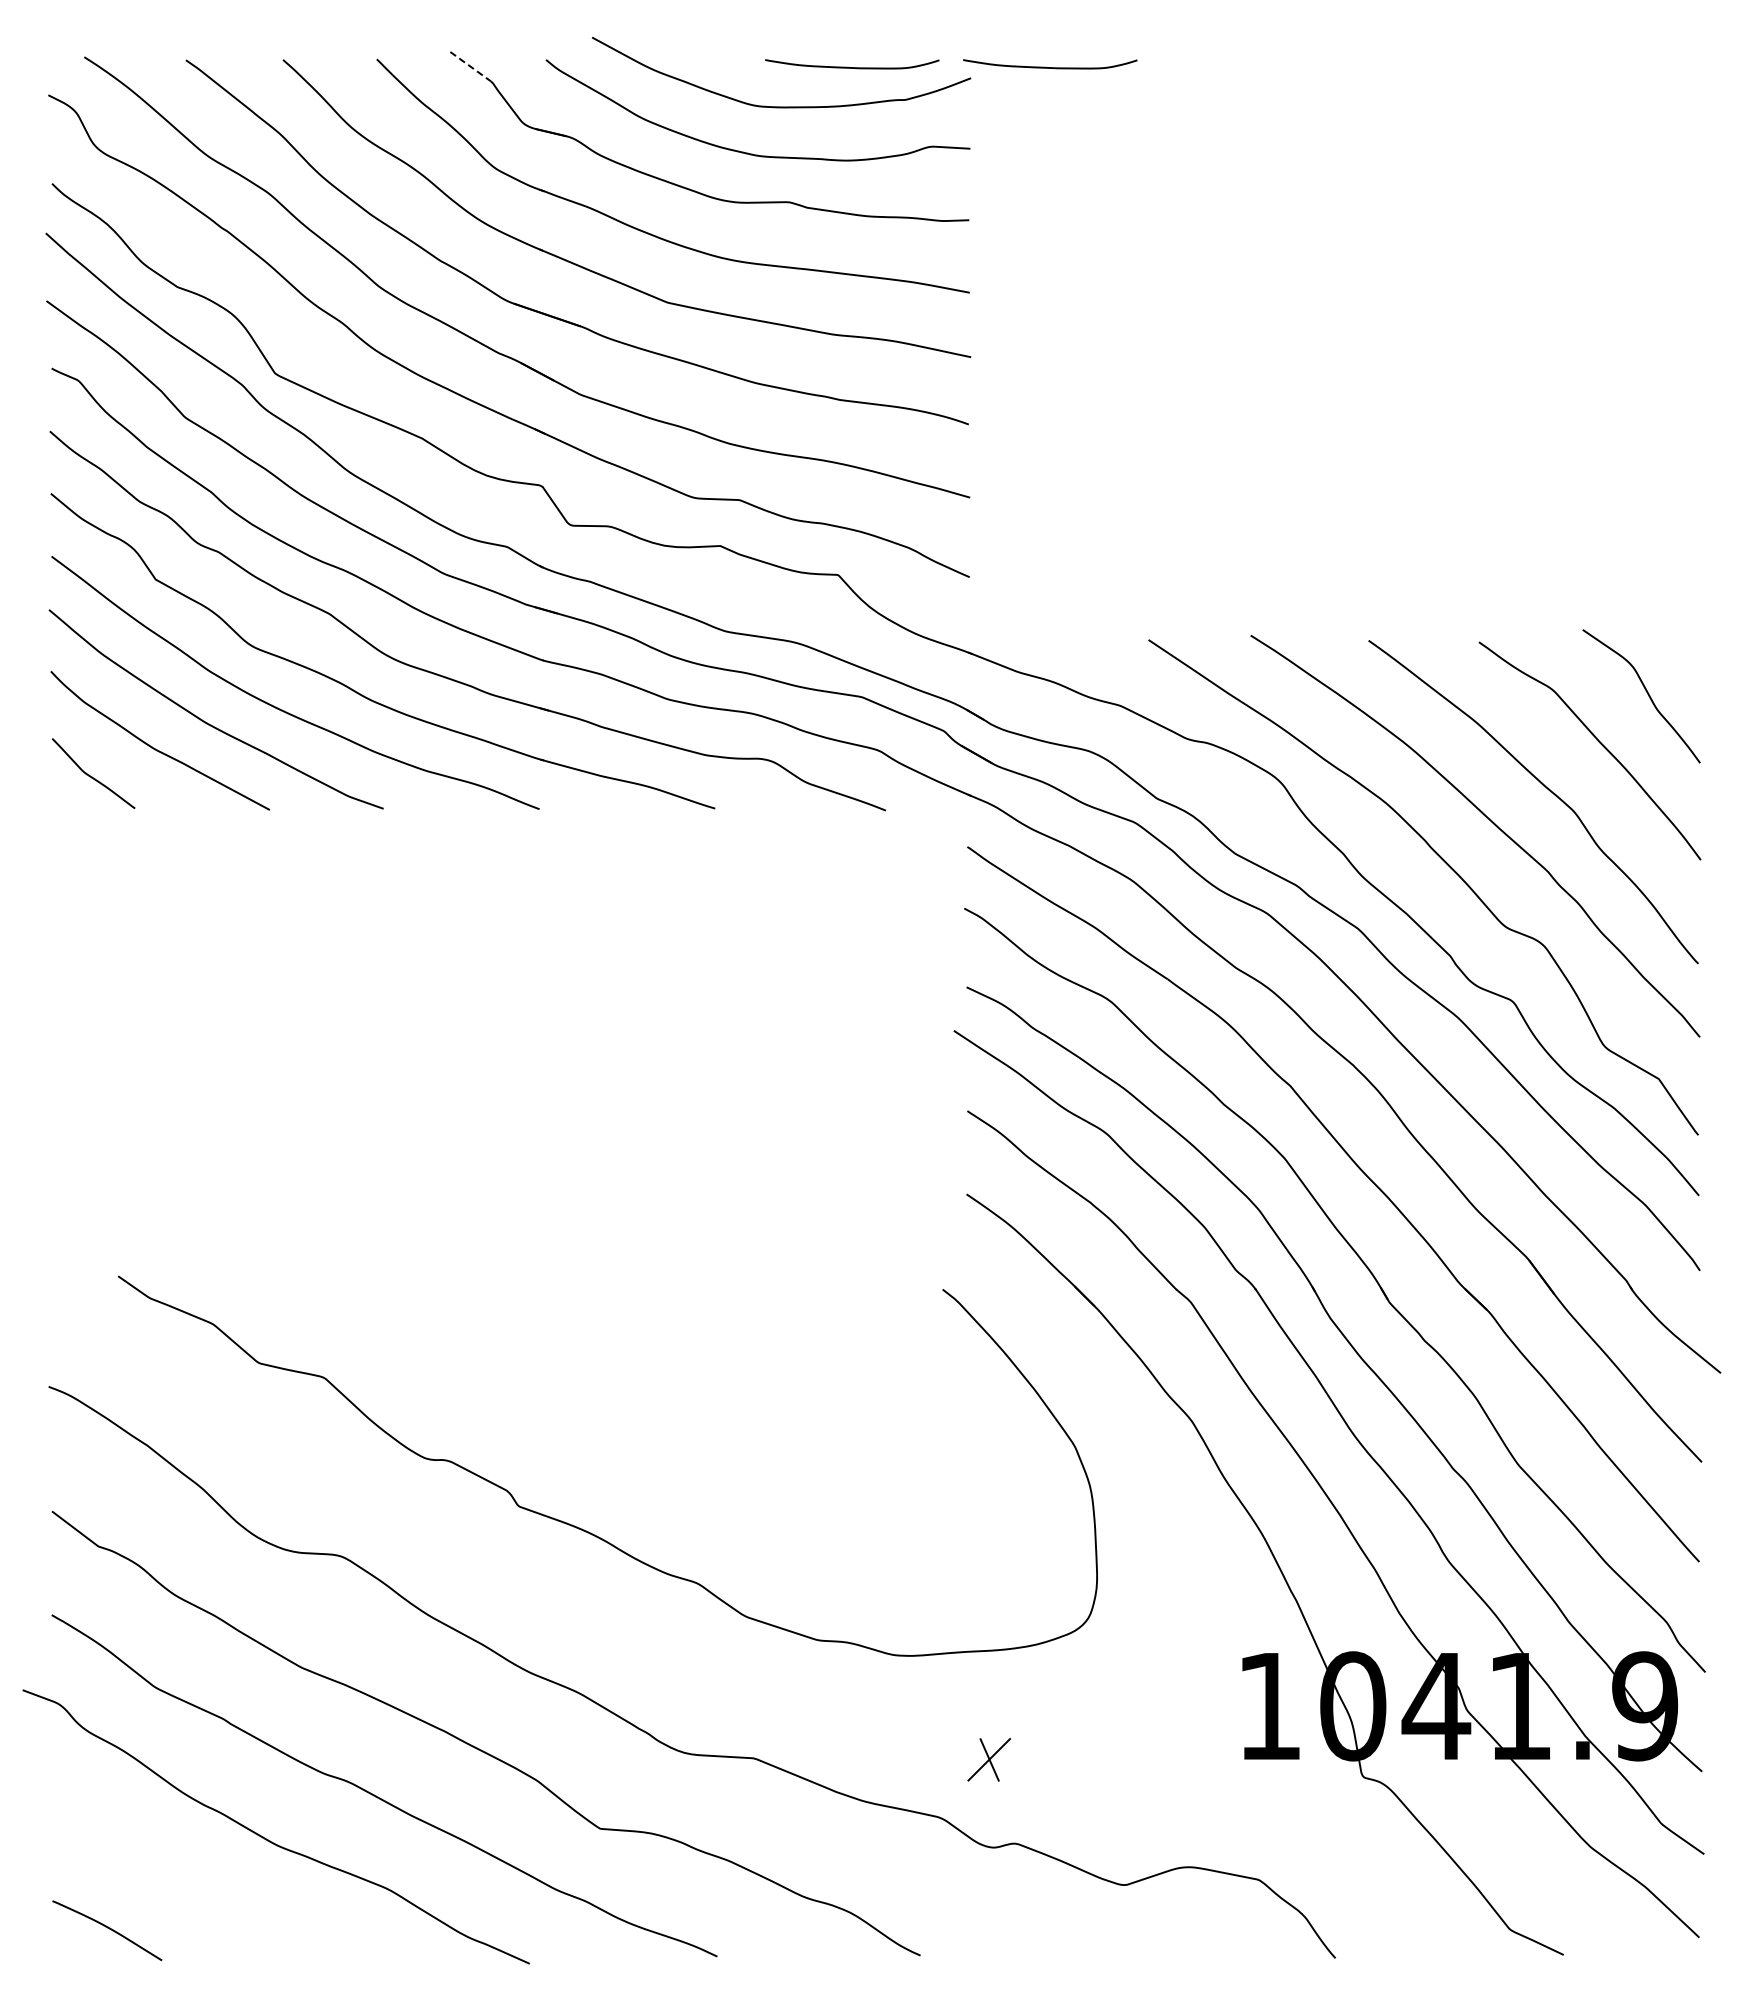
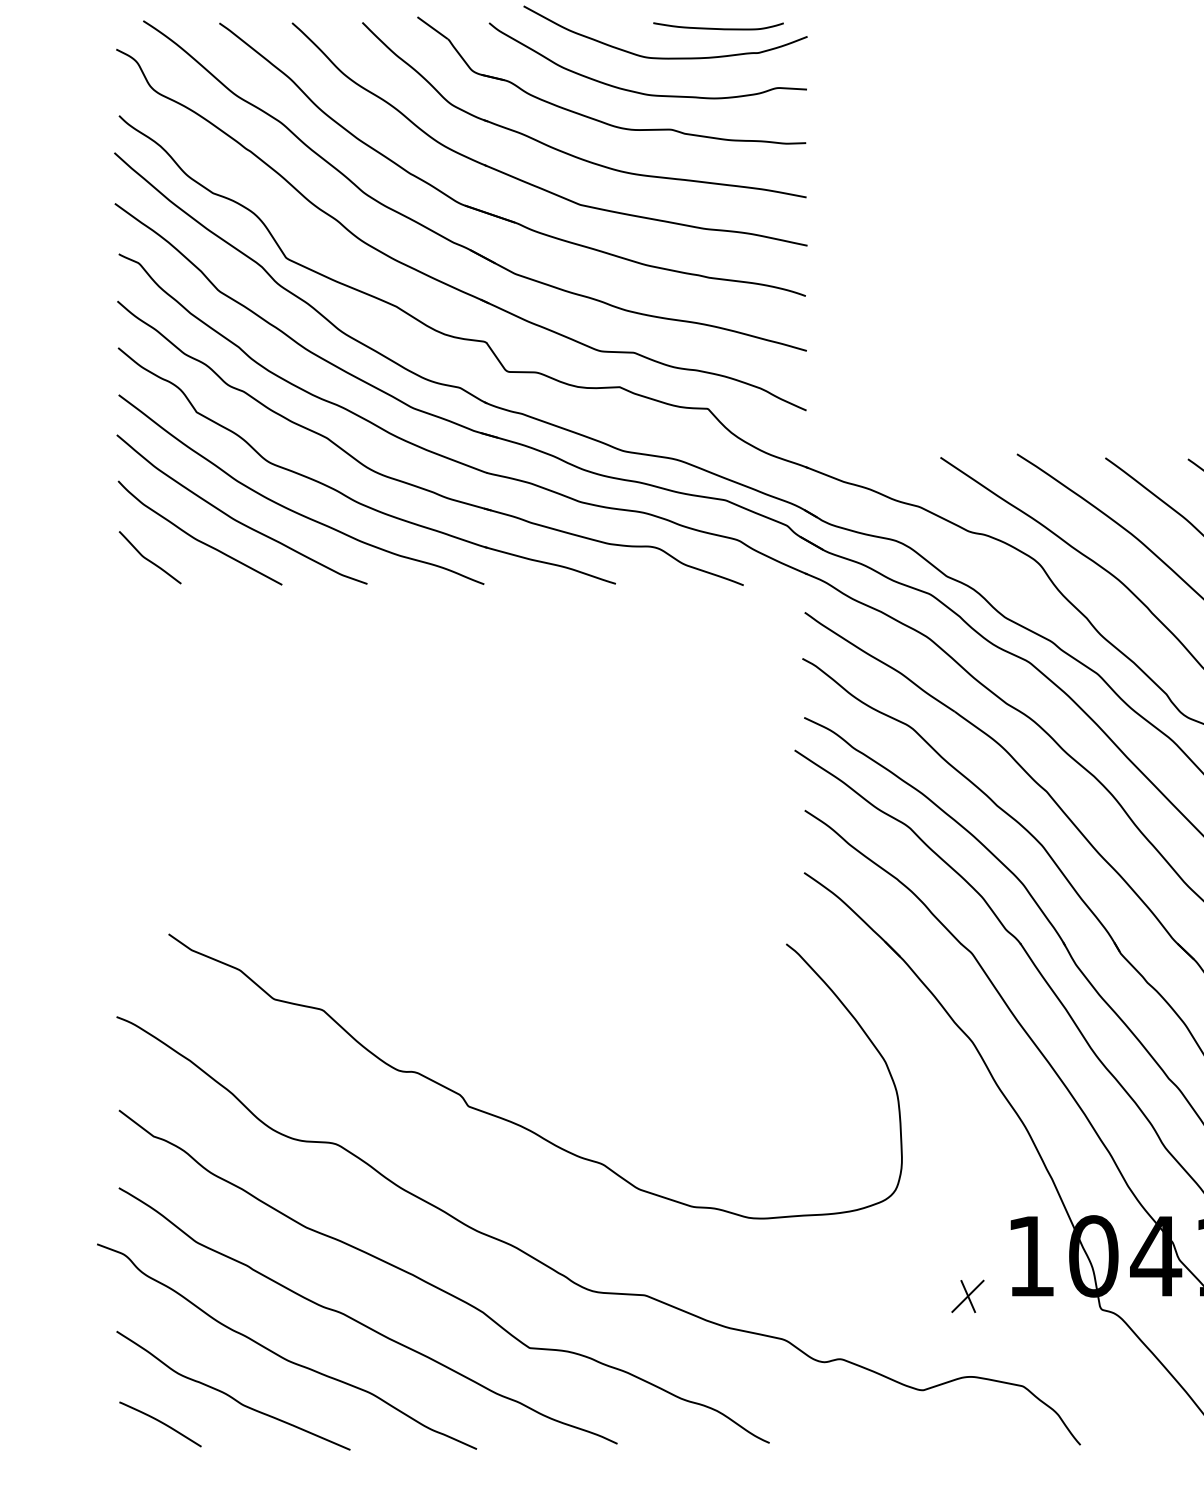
line: (471, 66) -> (433, 27), dashed -> solid
curve: (1050, 67) -> (867, 28), removed
part: (988, 1759) -> (967, 1296), moved
curve: (199, 1891) -> (229, 1395), added

